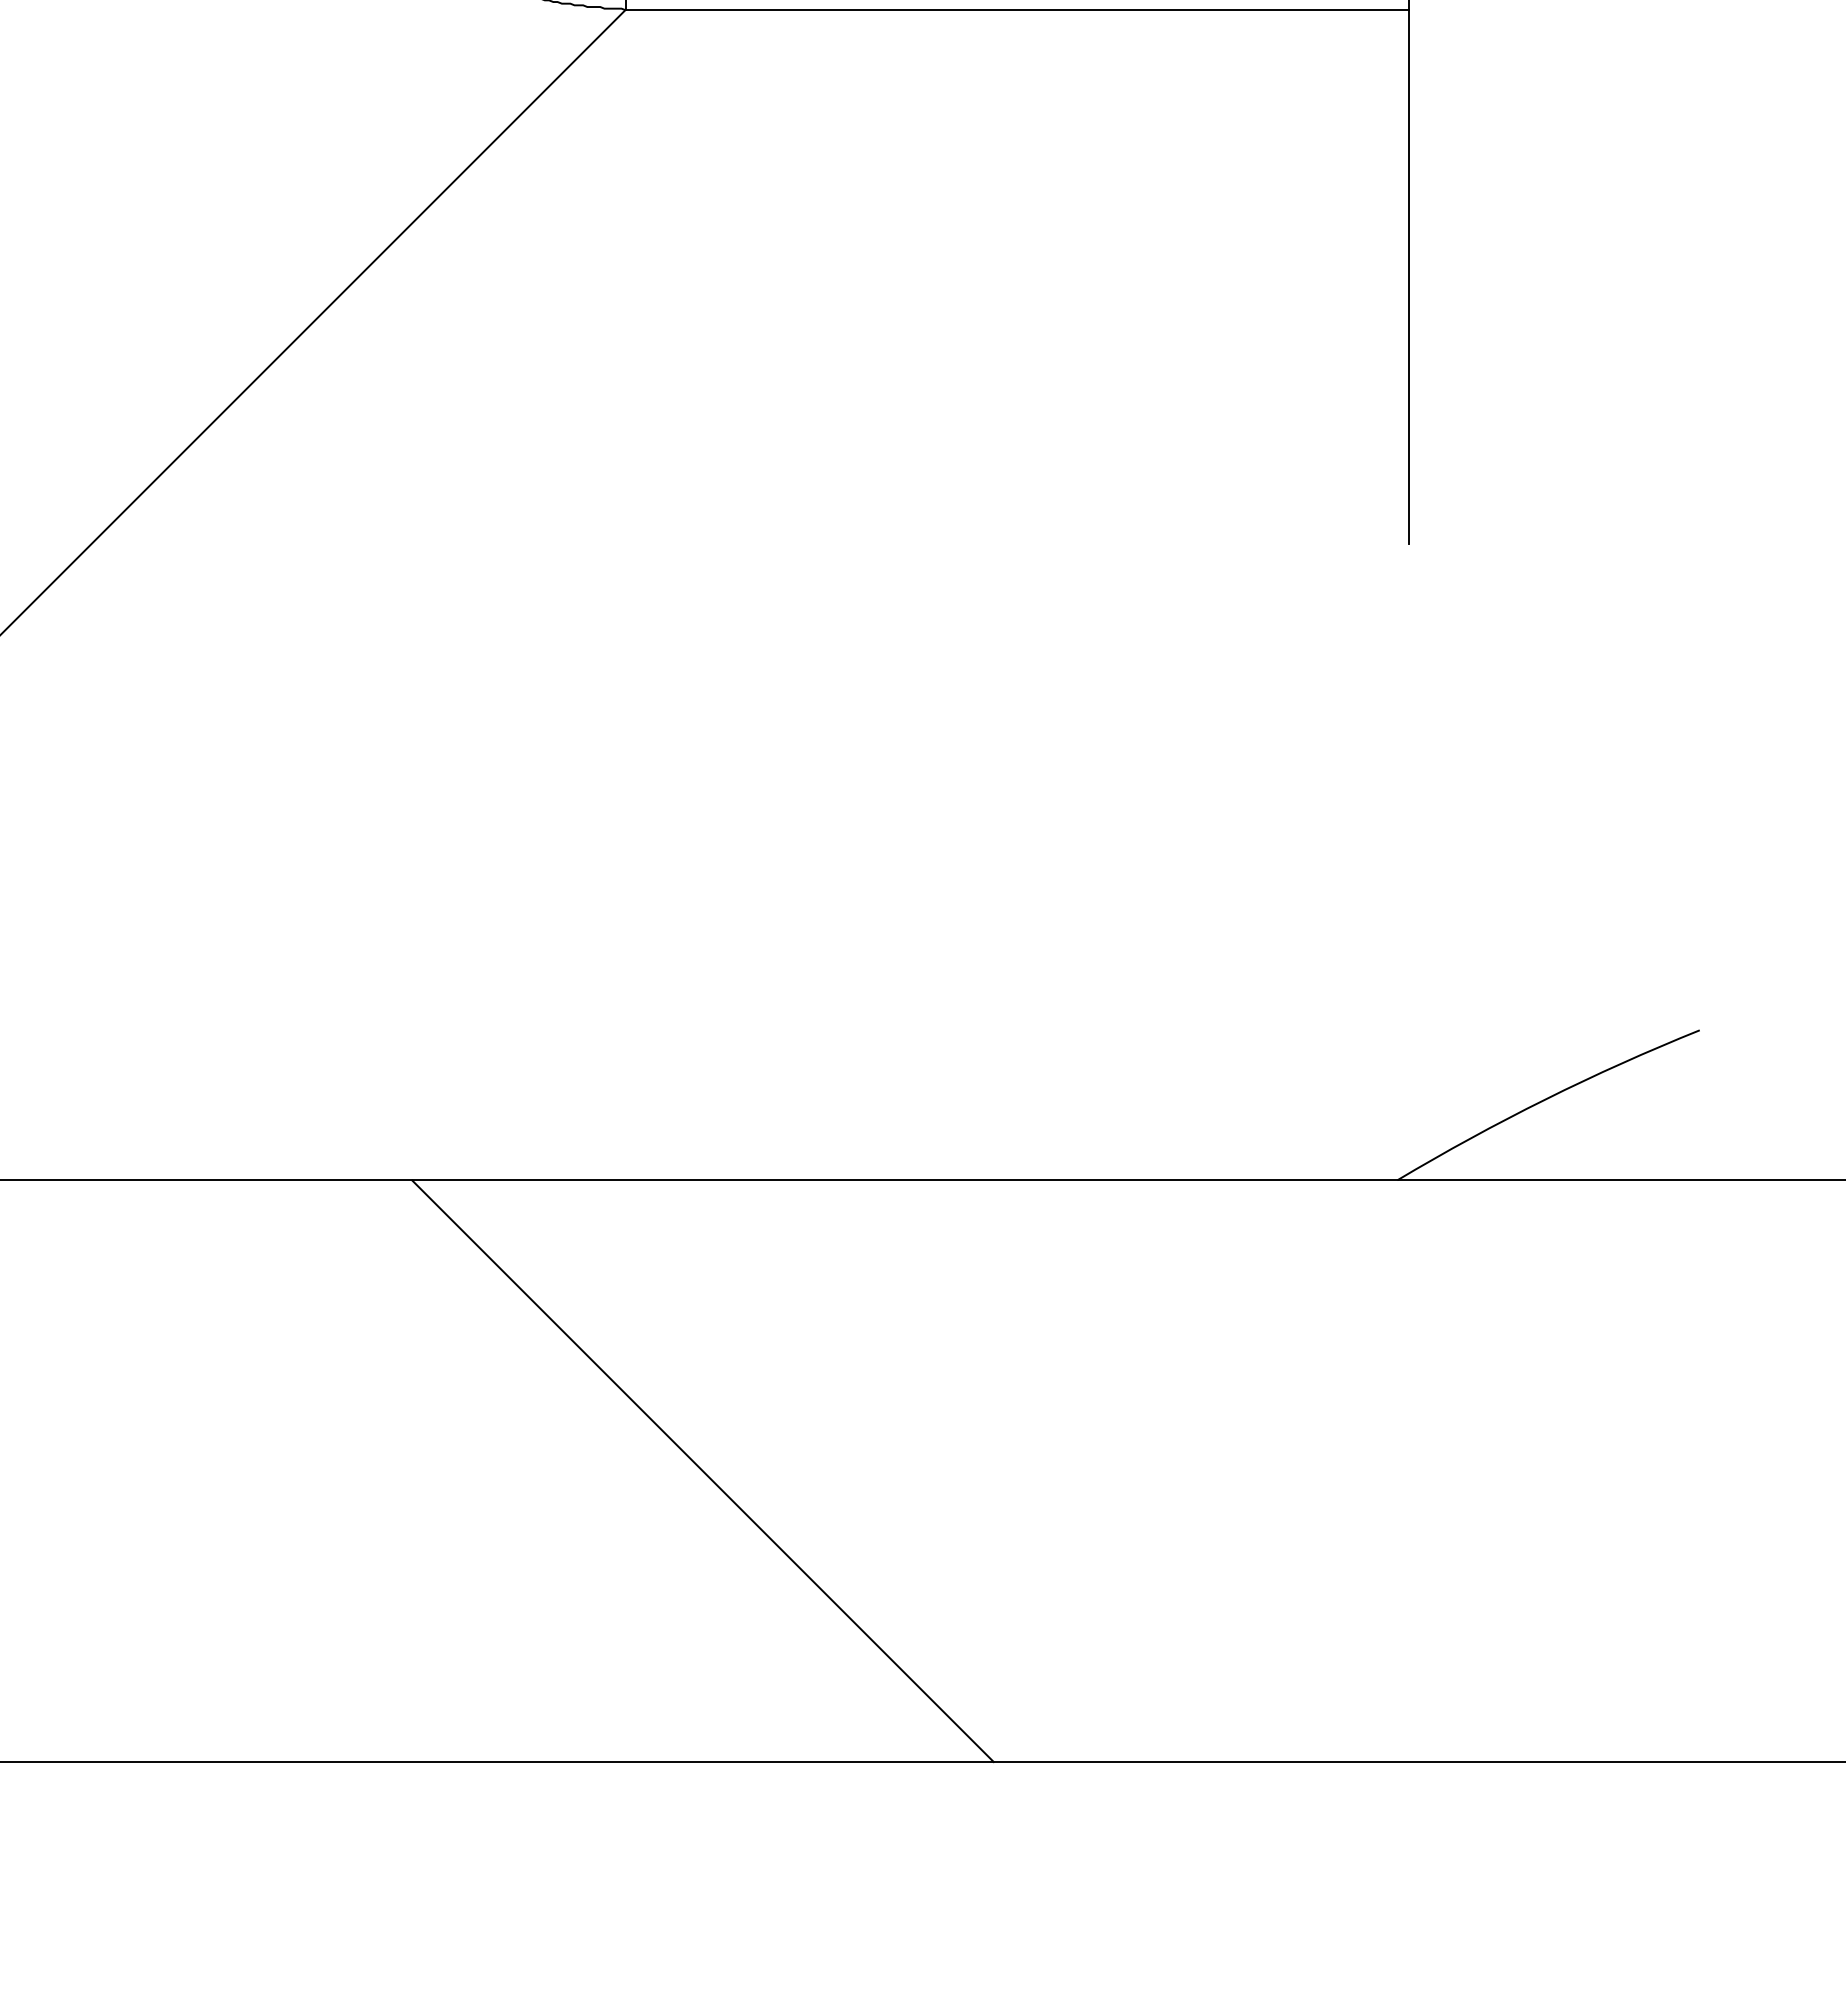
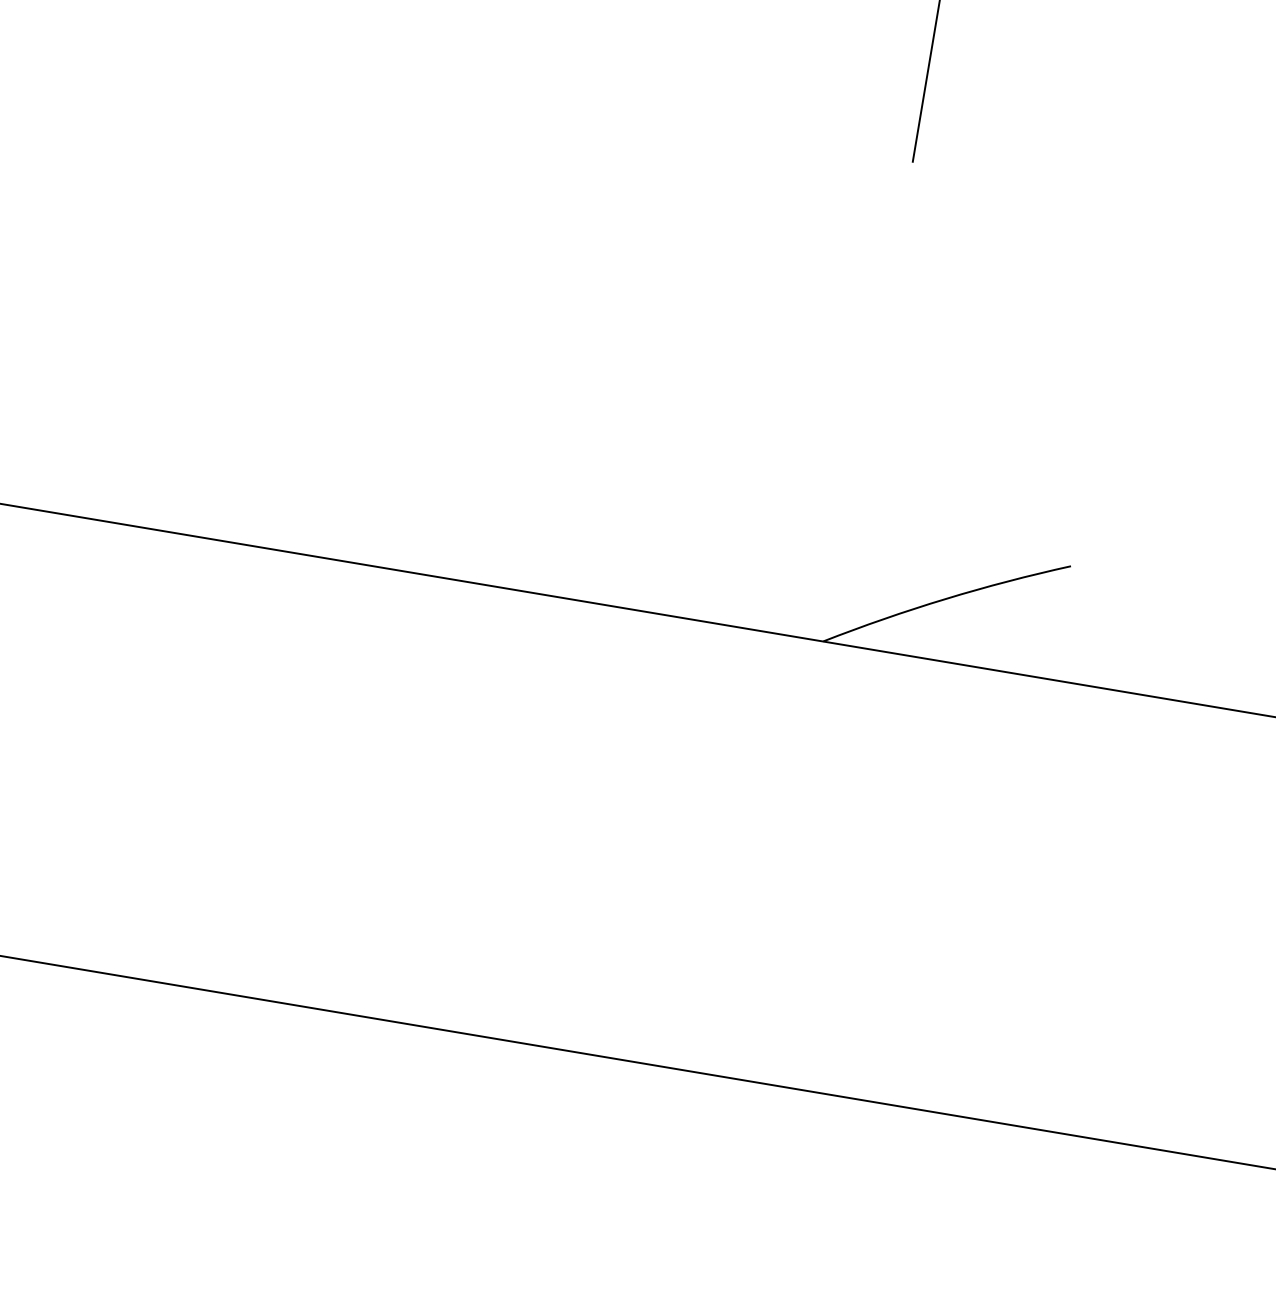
line: (702, 1471) -> (261, 773), removed

